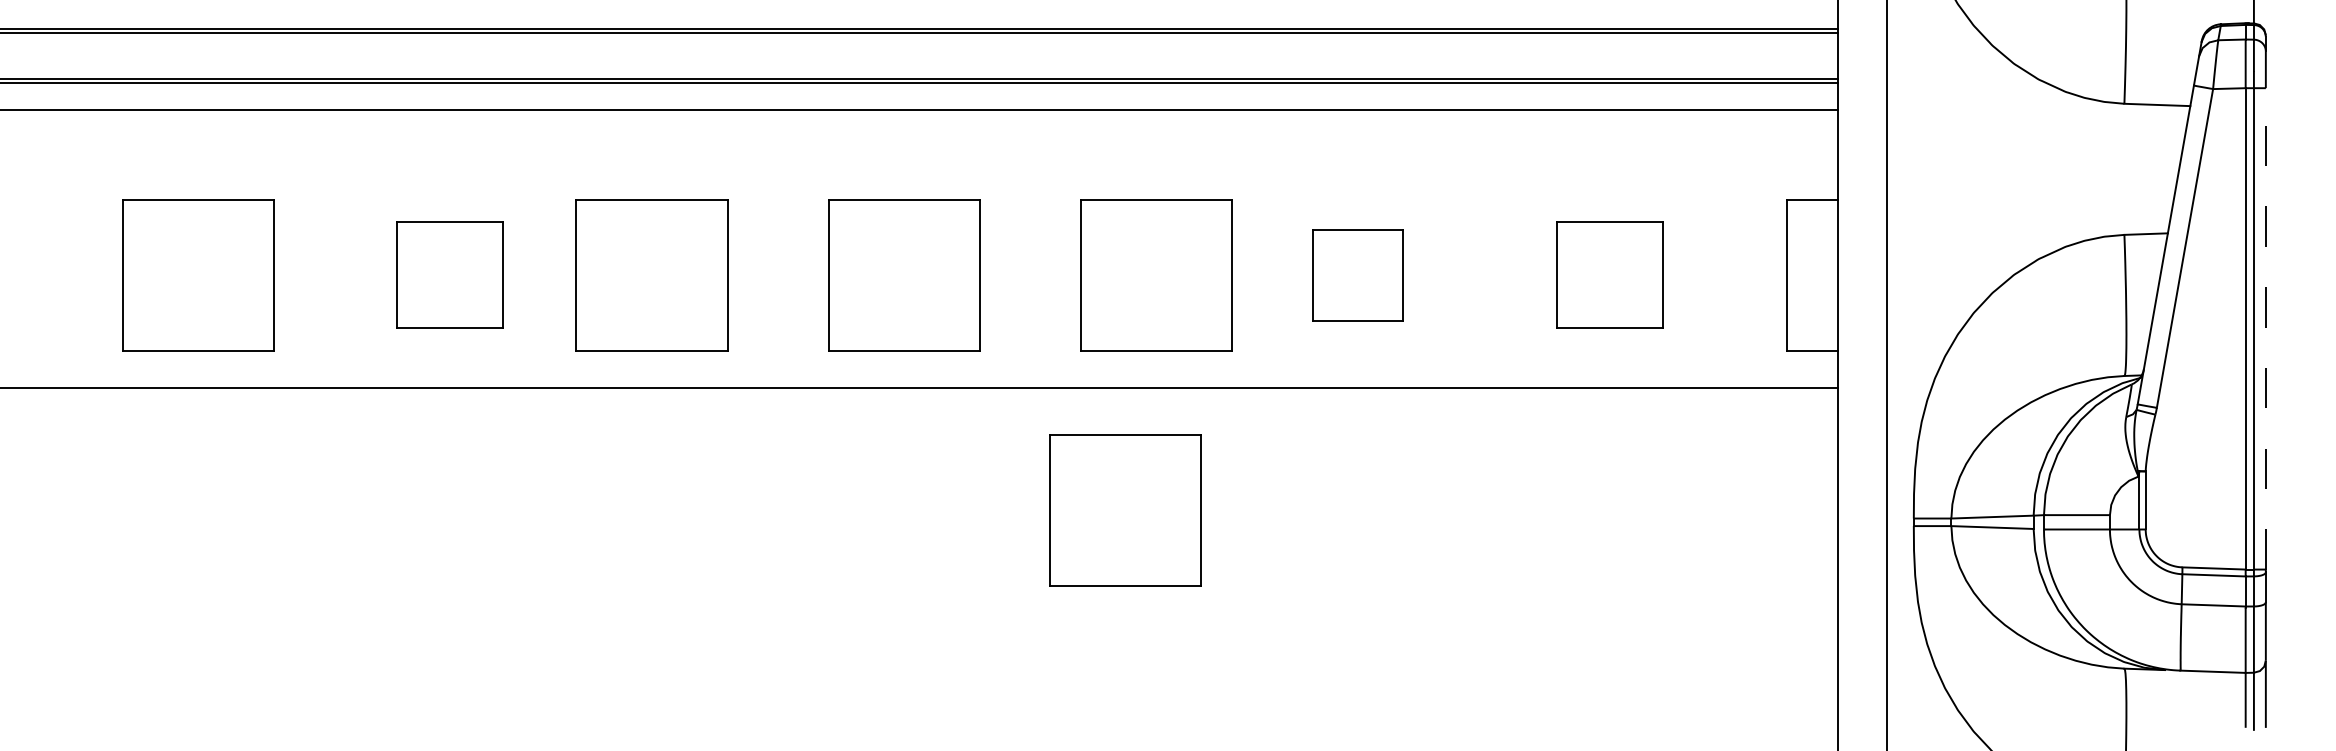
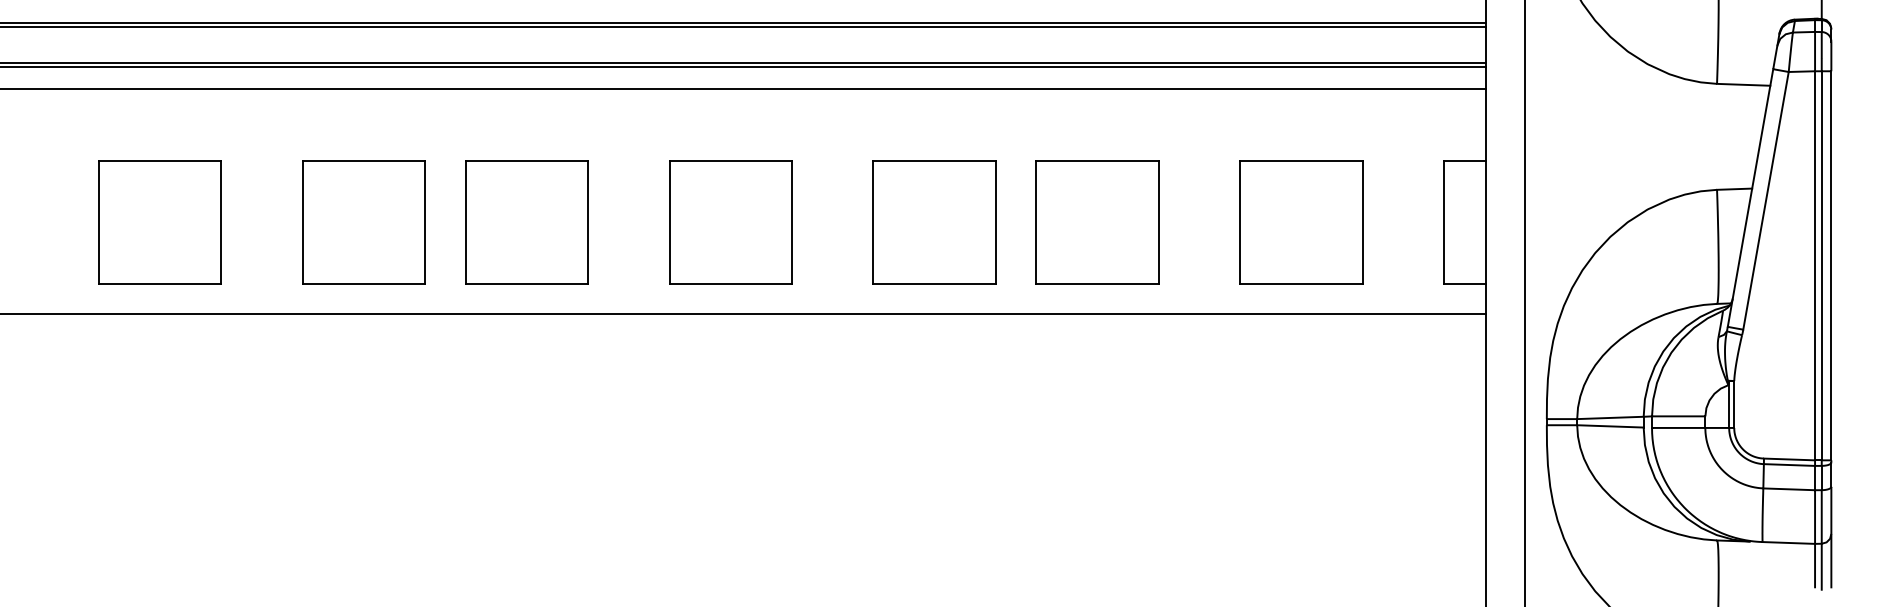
part: (449, 275) -> (363, 222), size x1.43
part: (1357, 275) -> (1097, 222), size x1.67
part: (1610, 275) -> (1301, 222), size x1.43
line: (2266, 328) -> (1831, 265), dashed -> solid
part: (1125, 510) -> (909, 412), removed

